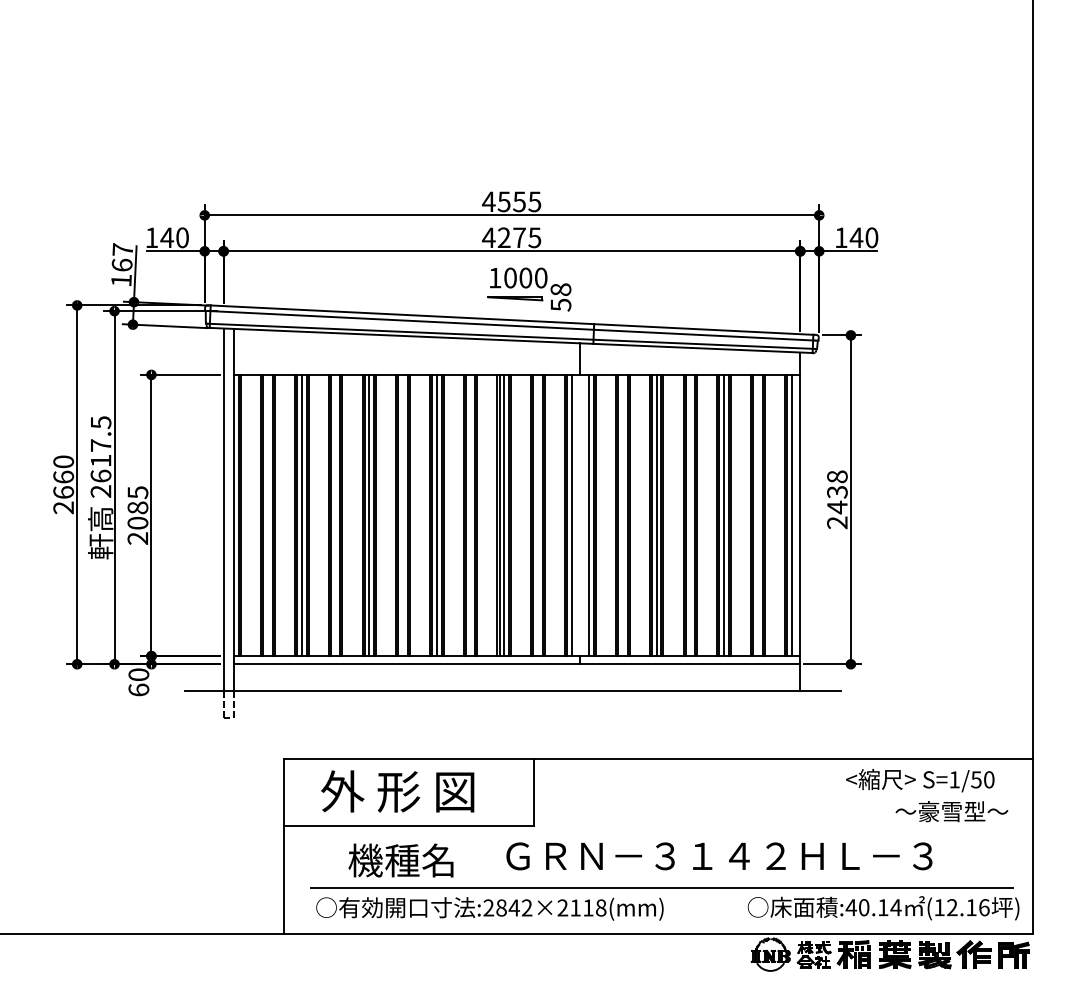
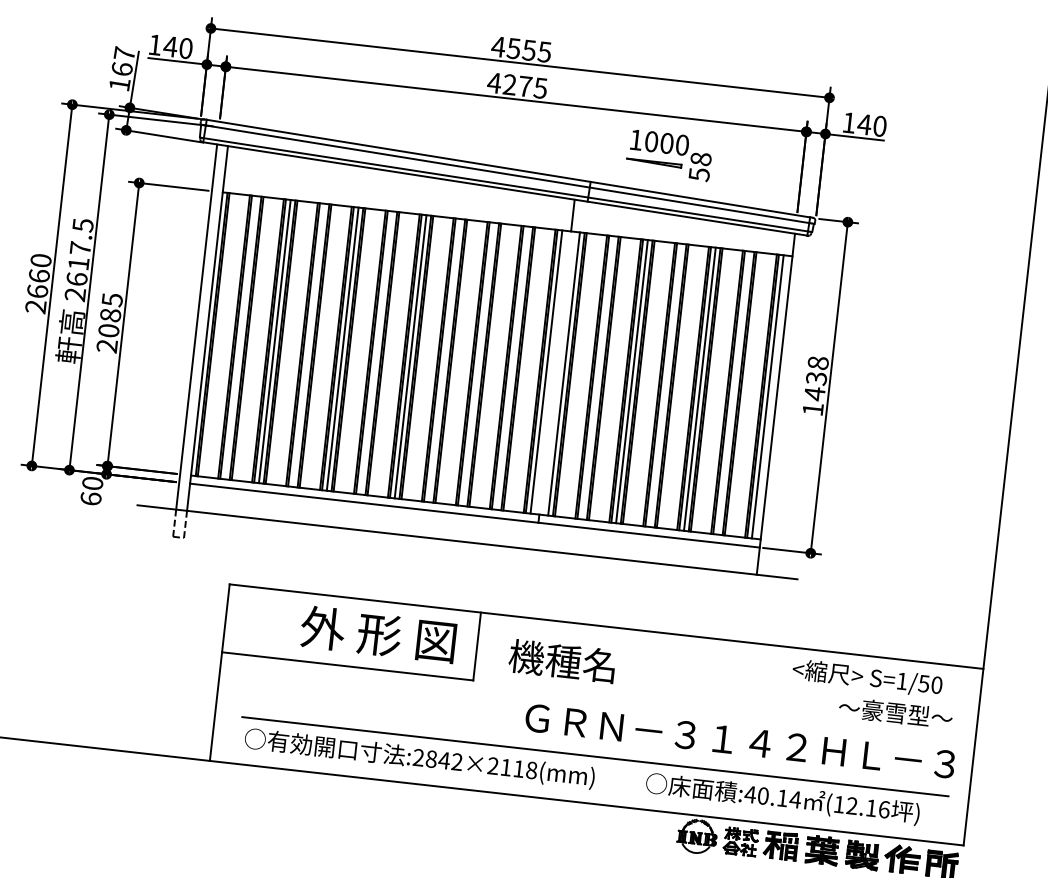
part: (529, 289) -> (669, 155), moved
line: (504, 515) -> (478, 364), removed
text: (837, 522) -> (813, 409), 2438 -> 1438
text: (397, 791) -> (378, 634), moved
text: (719, 856) -> (740, 741), moved
text: (400, 860) -> (561, 661), moved
text: (883, 908) -> (782, 799), moved

